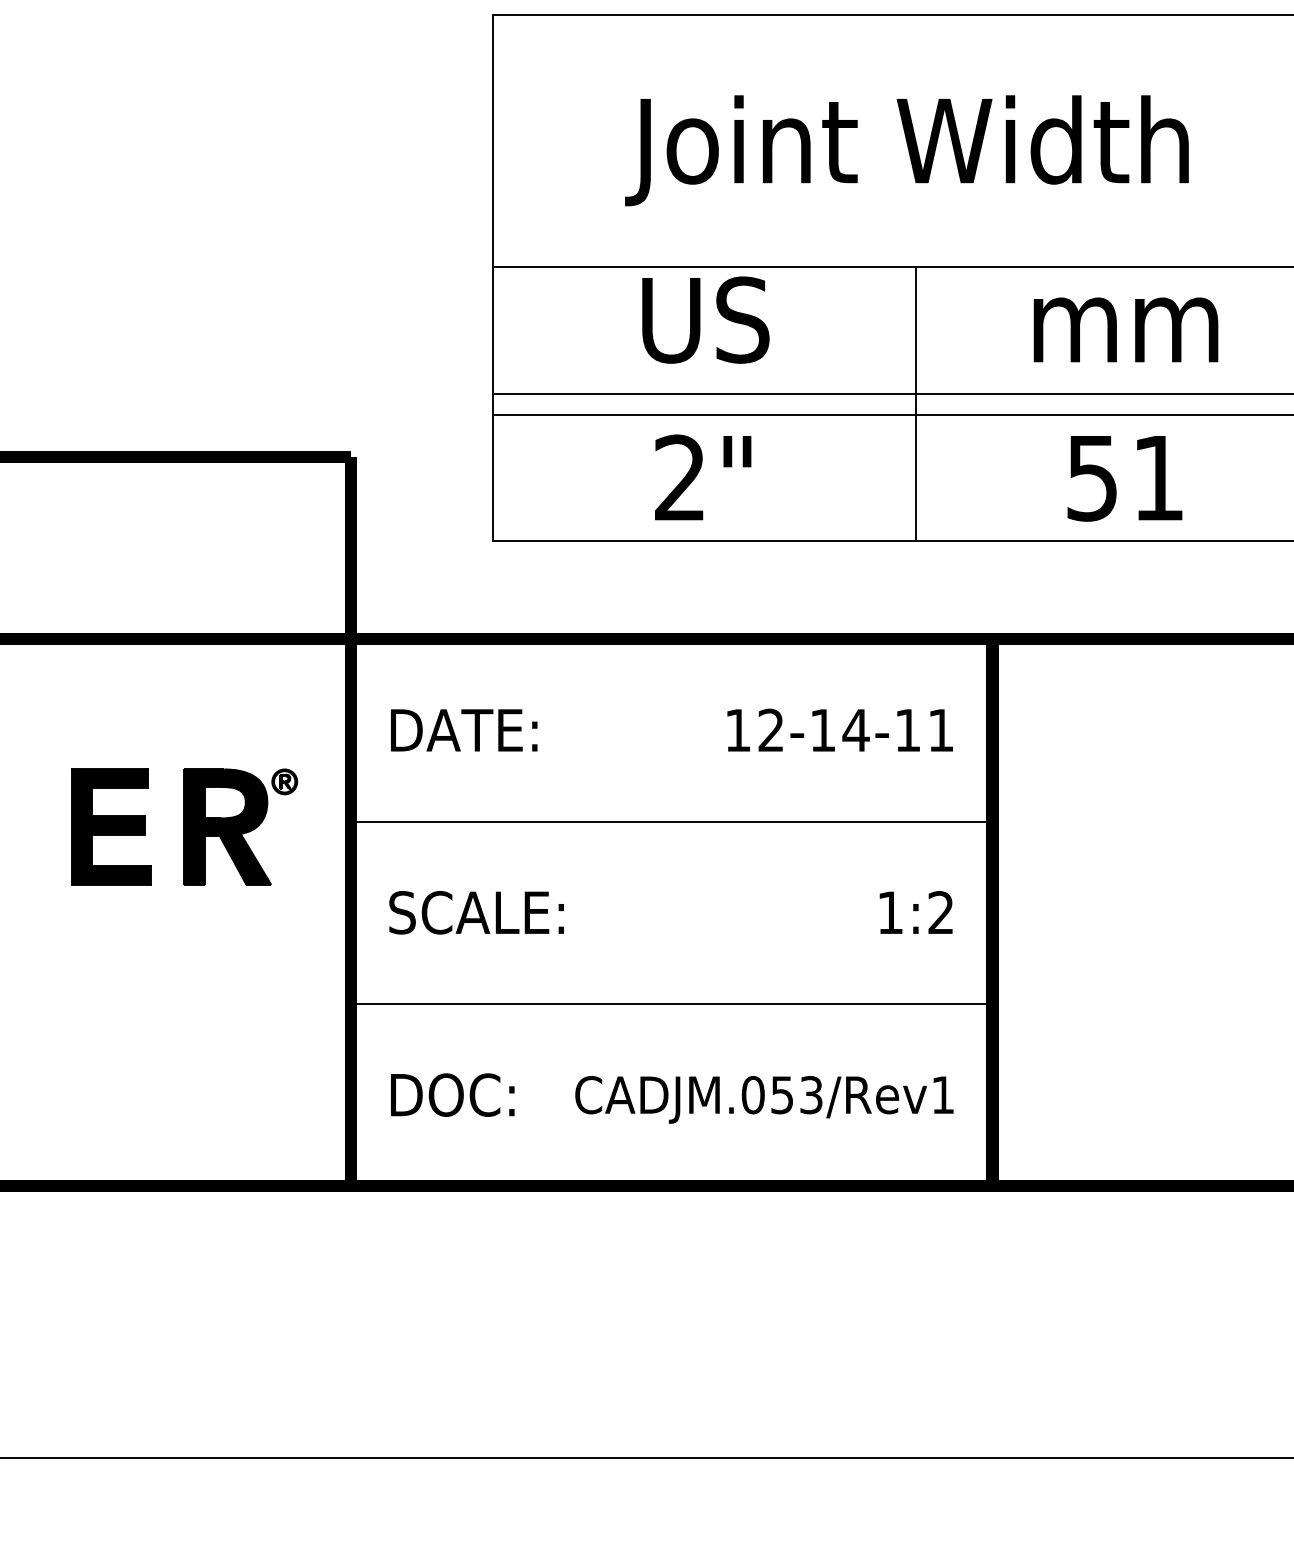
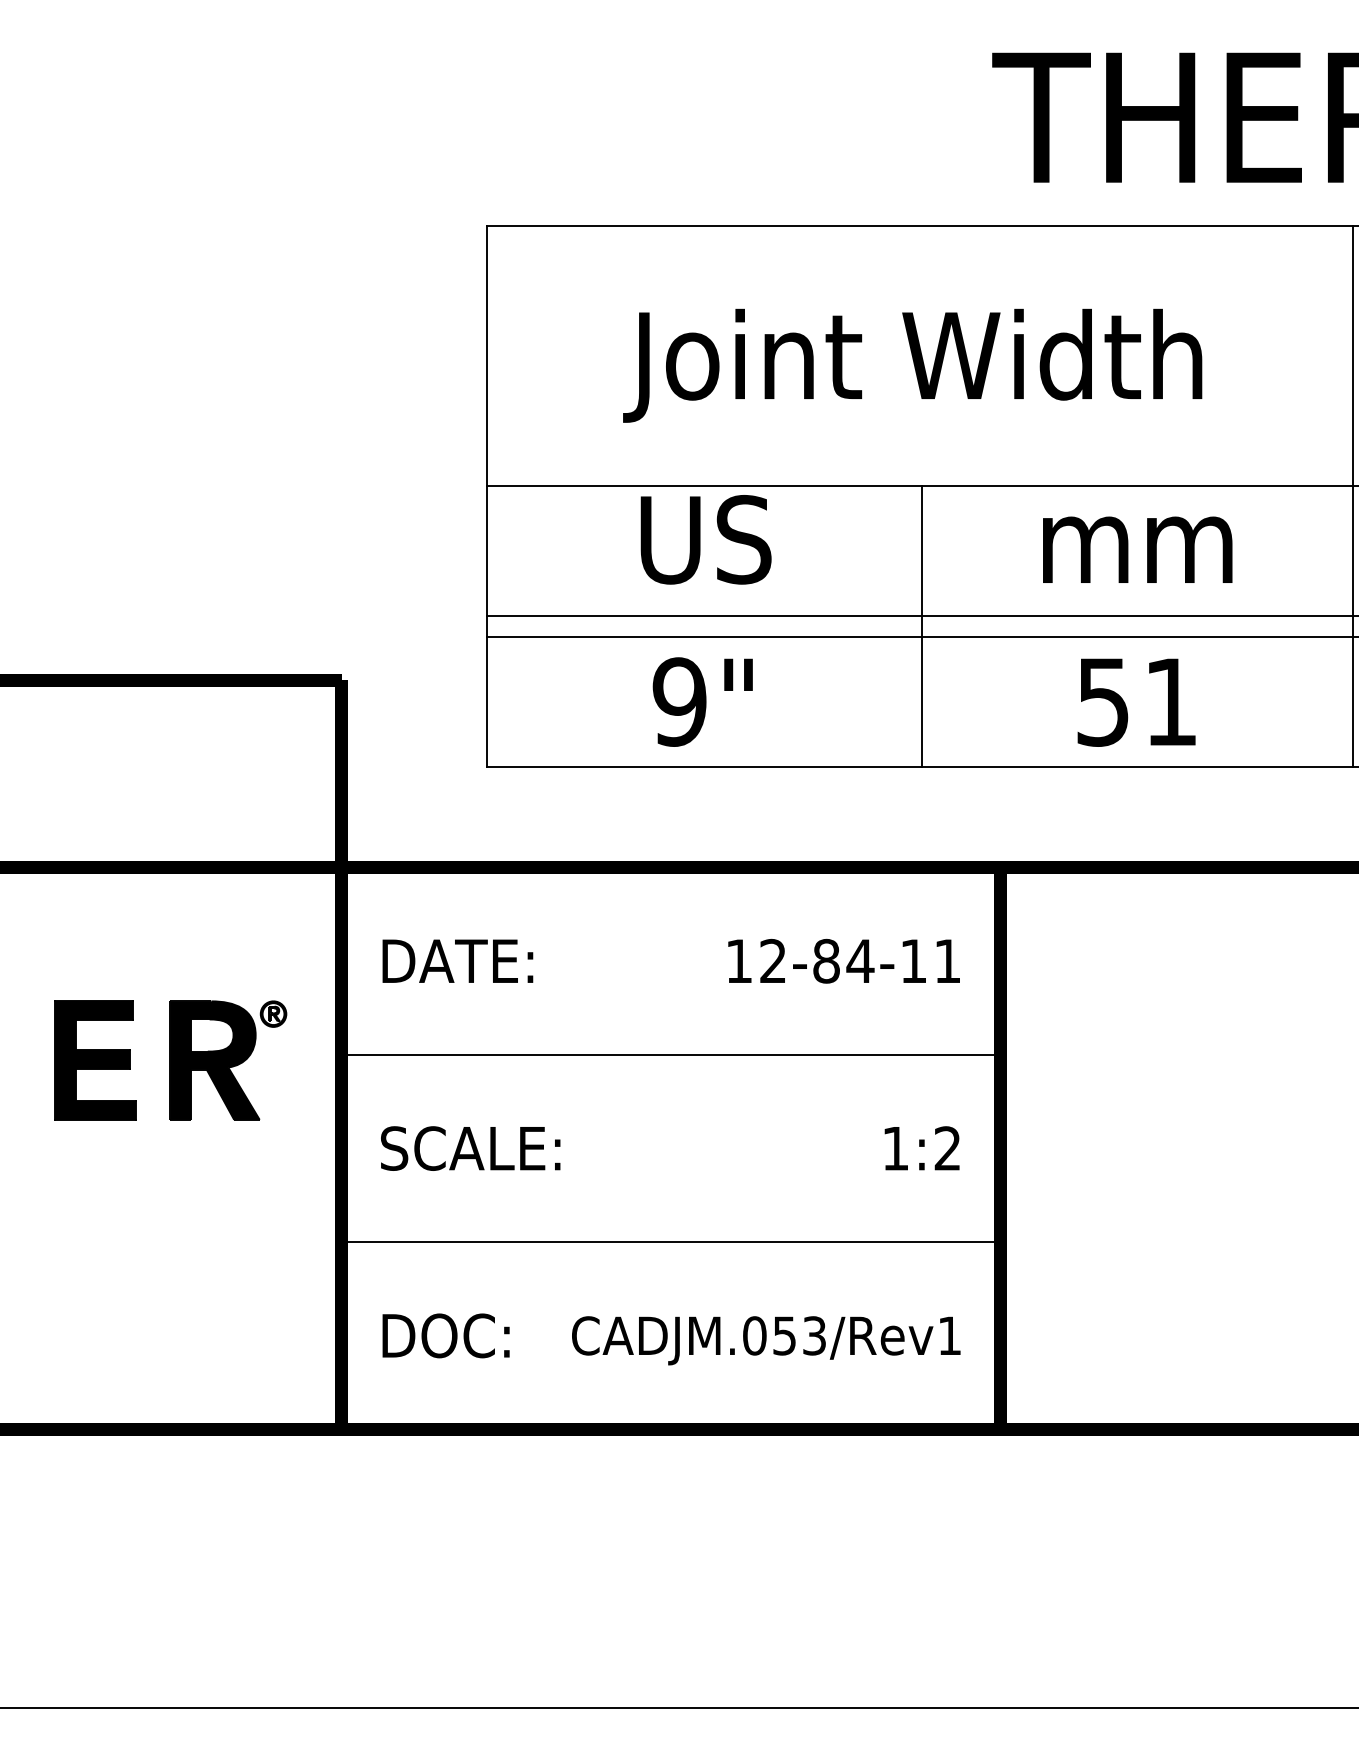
text: (679, 477) -> (679, 701), 2" -> 9"
text: (823, 729) -> (826, 960), 12-14-11 -> 12-84-11

